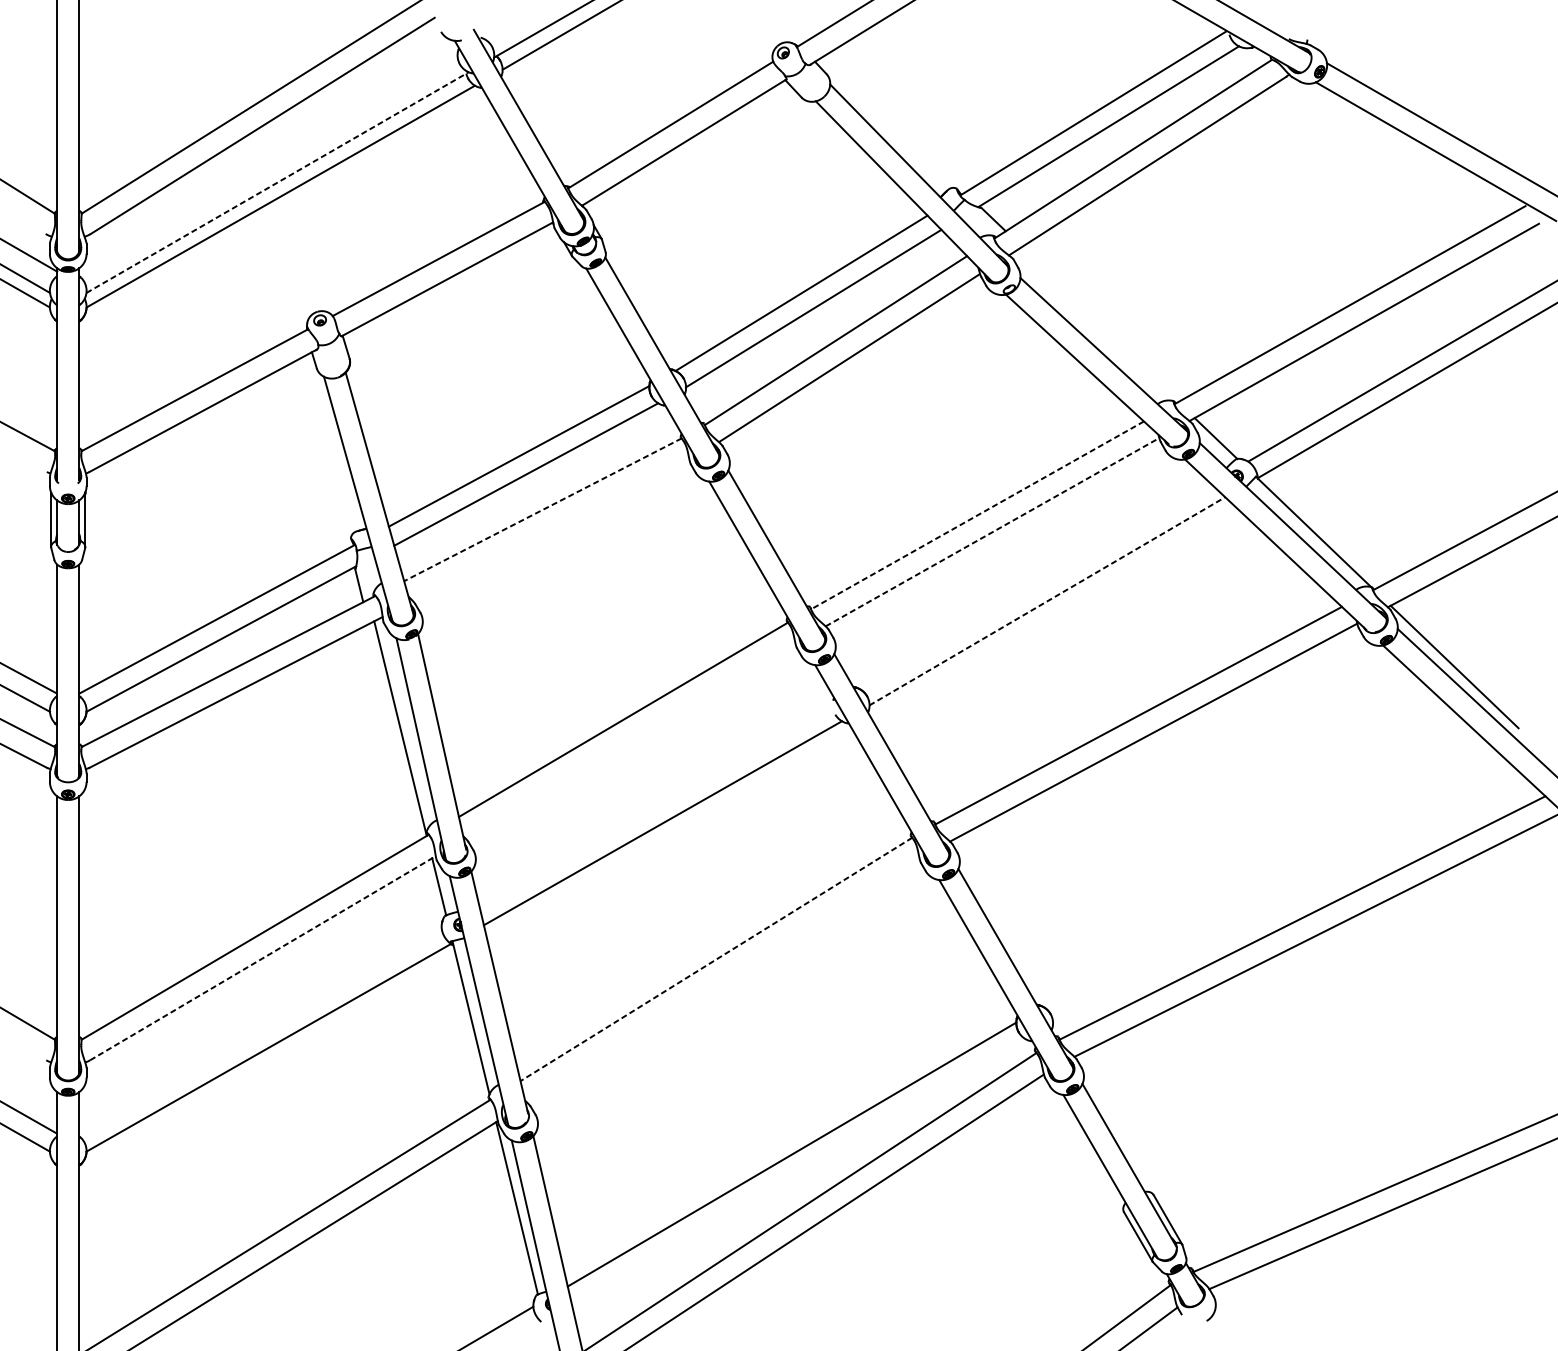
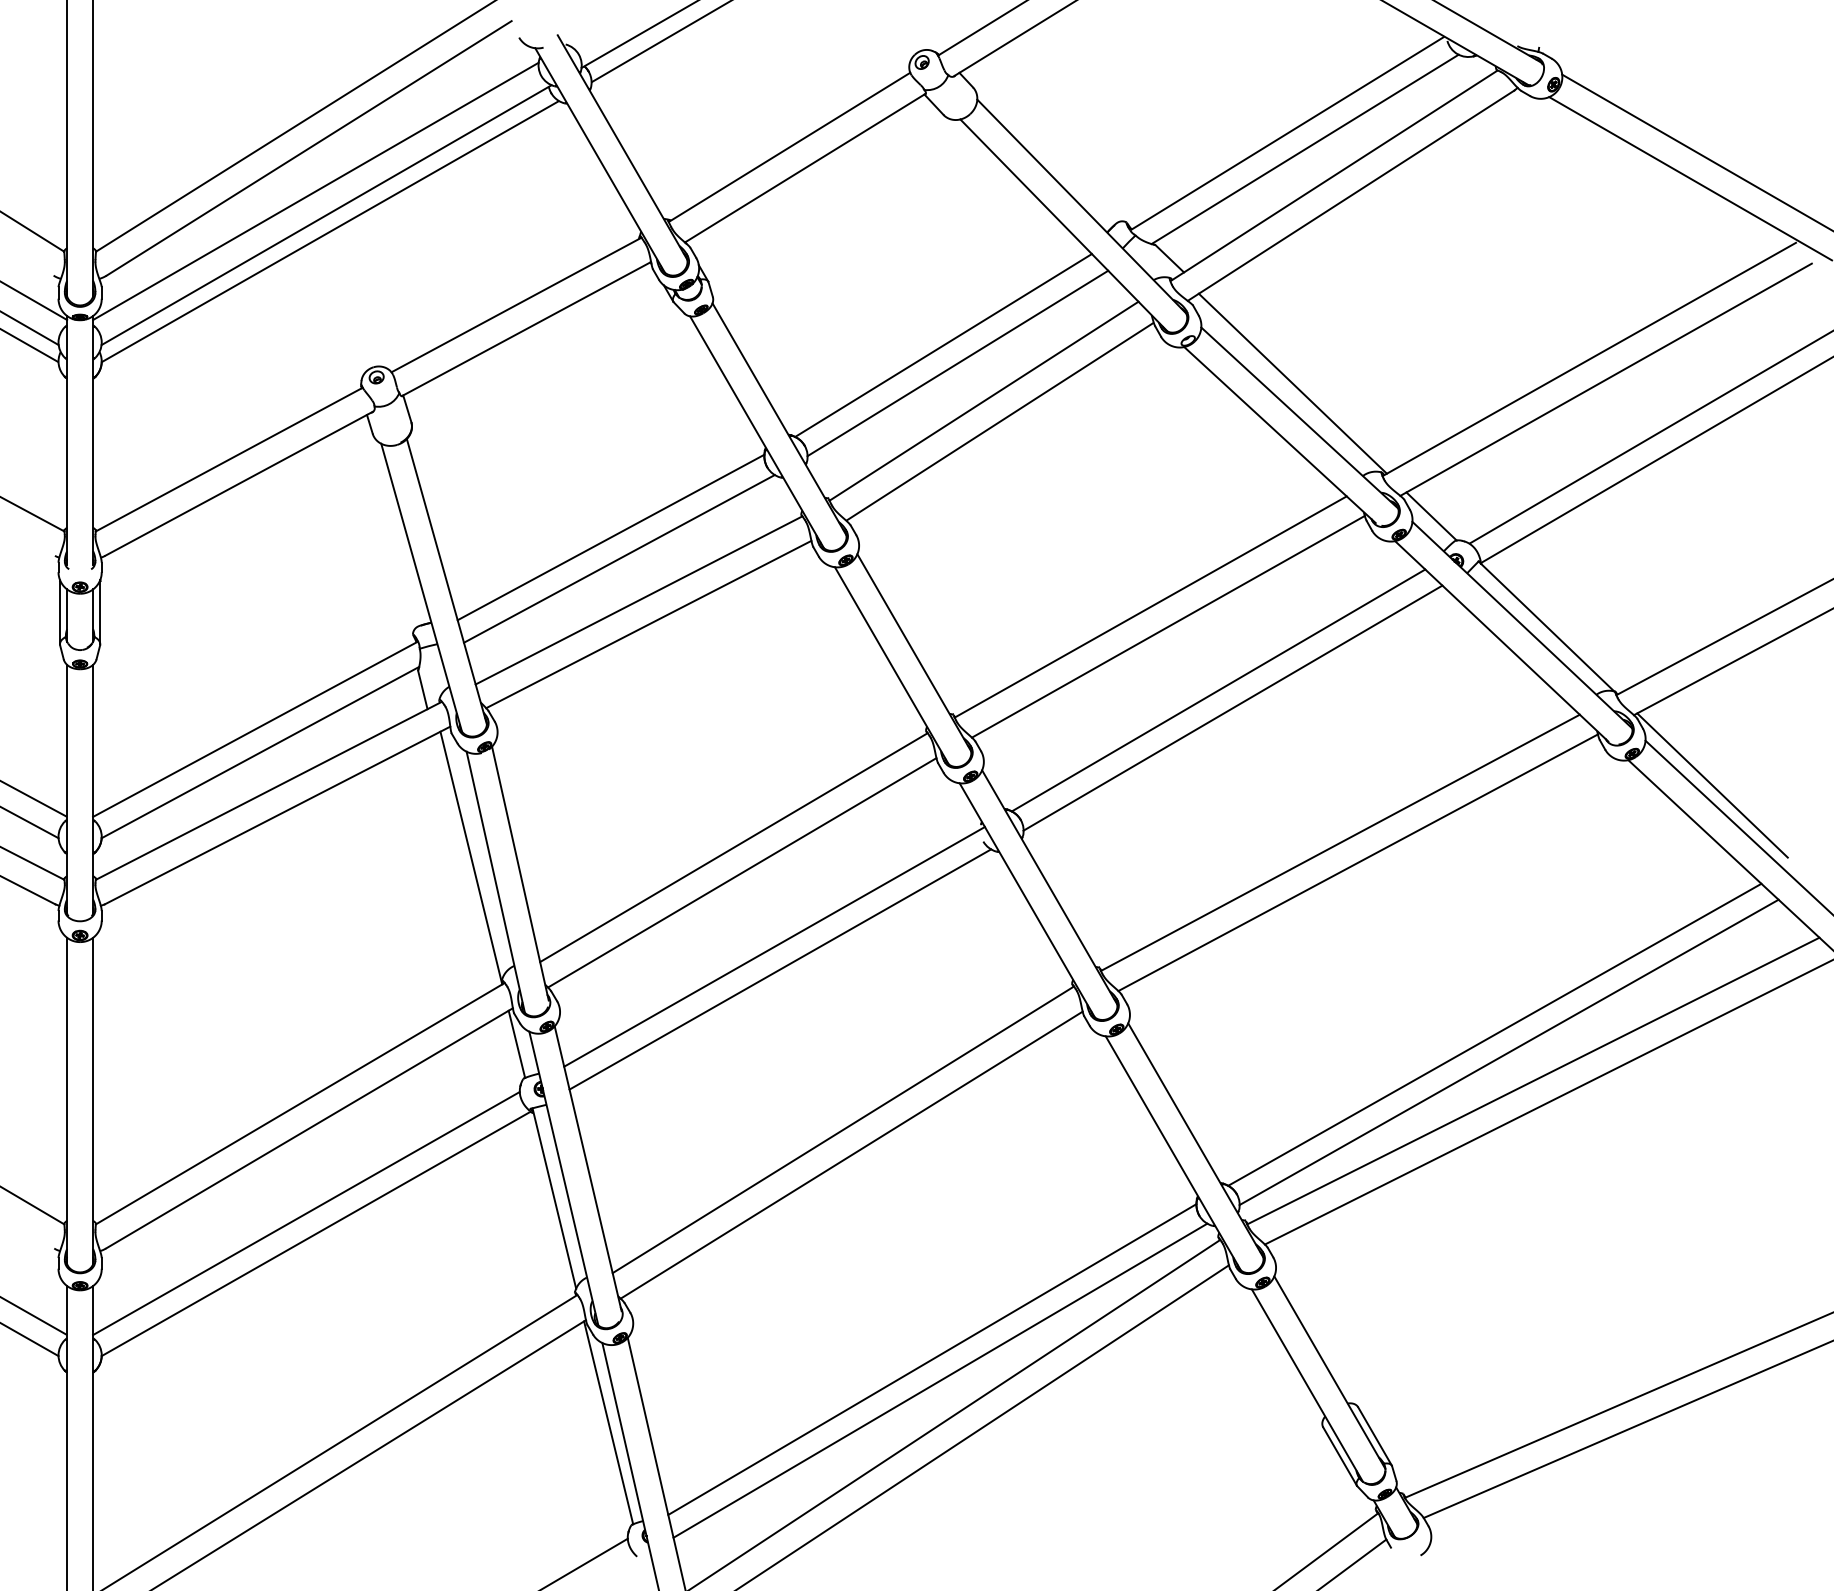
line: (268, 162) -> (315, 191), added
line: (277, 182) -> (326, 215), dashed -> solid
line: (1097, 325) -> (1292, 383), added
line: (543, 509) -> (639, 600), dashed -> solid
line: (977, 515) -> (1150, 607), dashed -> solid
line: (550, 530) -> (648, 624), added
line: (992, 531) -> (1168, 626), dashed -> solid
line: (1035, 586) -> (1218, 690), added
line: (1046, 601) -> (1232, 708), dashed -> solid
line: (630, 740) -> (742, 872), added
line: (657, 803) -> (774, 946), added
line: (1269, 878) -> (1494, 1034), added
line: (1281, 893) -> (1508, 1052), added
line: (263, 958) -> (309, 1128), dashed -> solid
line: (716, 959) -> (843, 1129), dashed -> solid
line: (723, 980) -> (851, 1154), added
line: (260, 1030) -> (306, 1213), added
line: (798, 1172) -> (940, 1380), added

